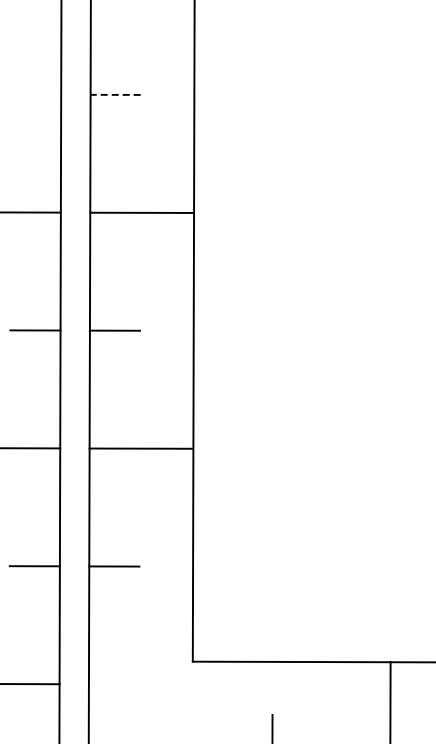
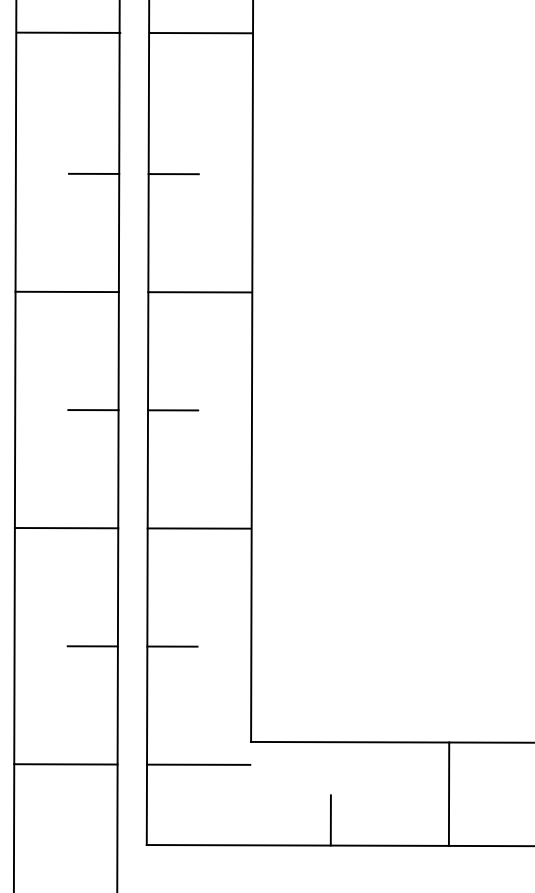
line: (36, 94) -> (94, 173), added
line: (115, 95) -> (173, 174), dashed -> solid
line: (140, 684) -> (198, 764), added

